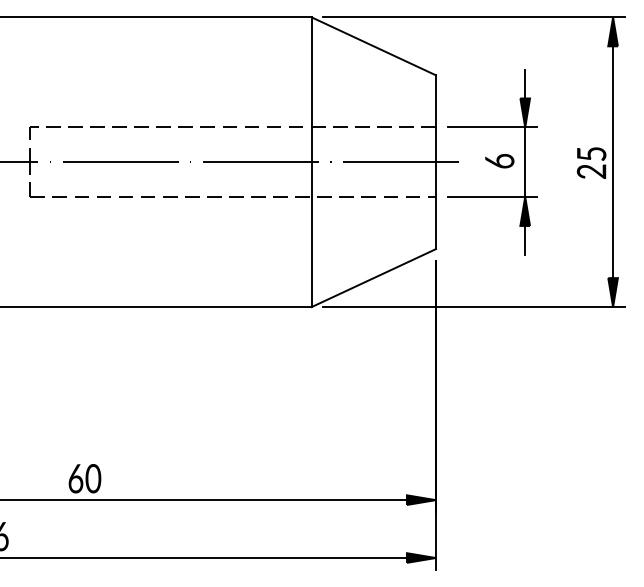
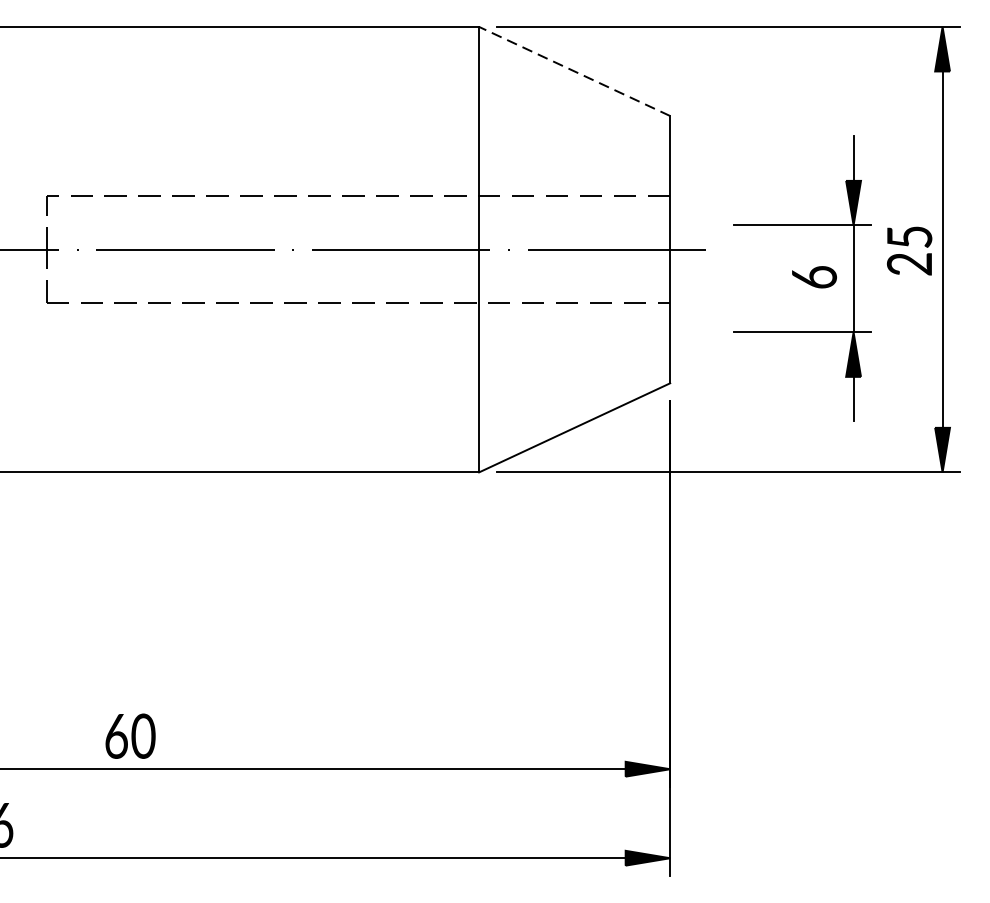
line: (373, 46) -> (574, 71), solid -> dashed
part: (492, 162) -> (803, 279), moved

